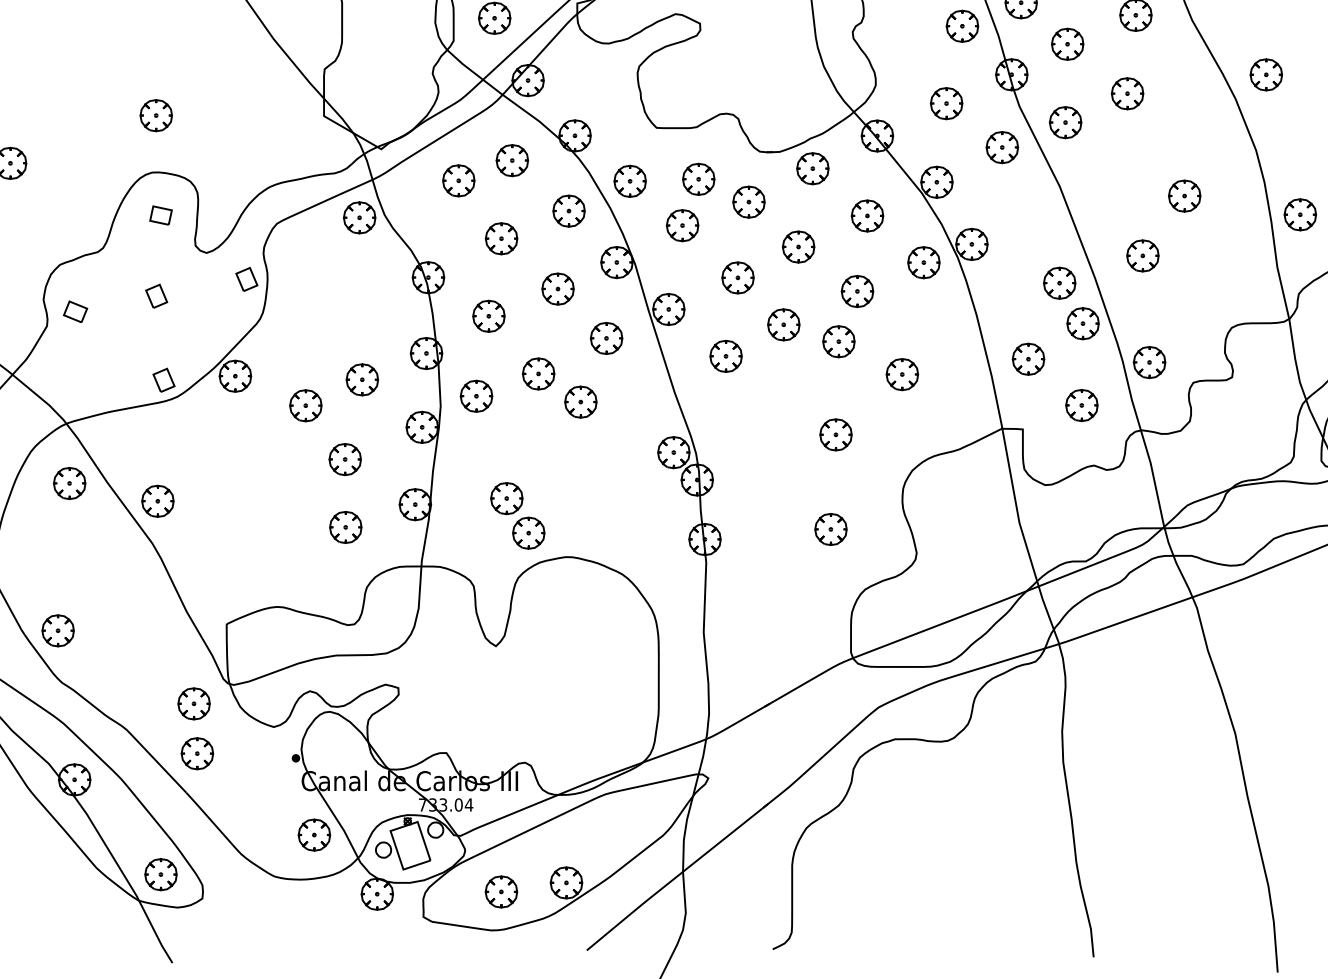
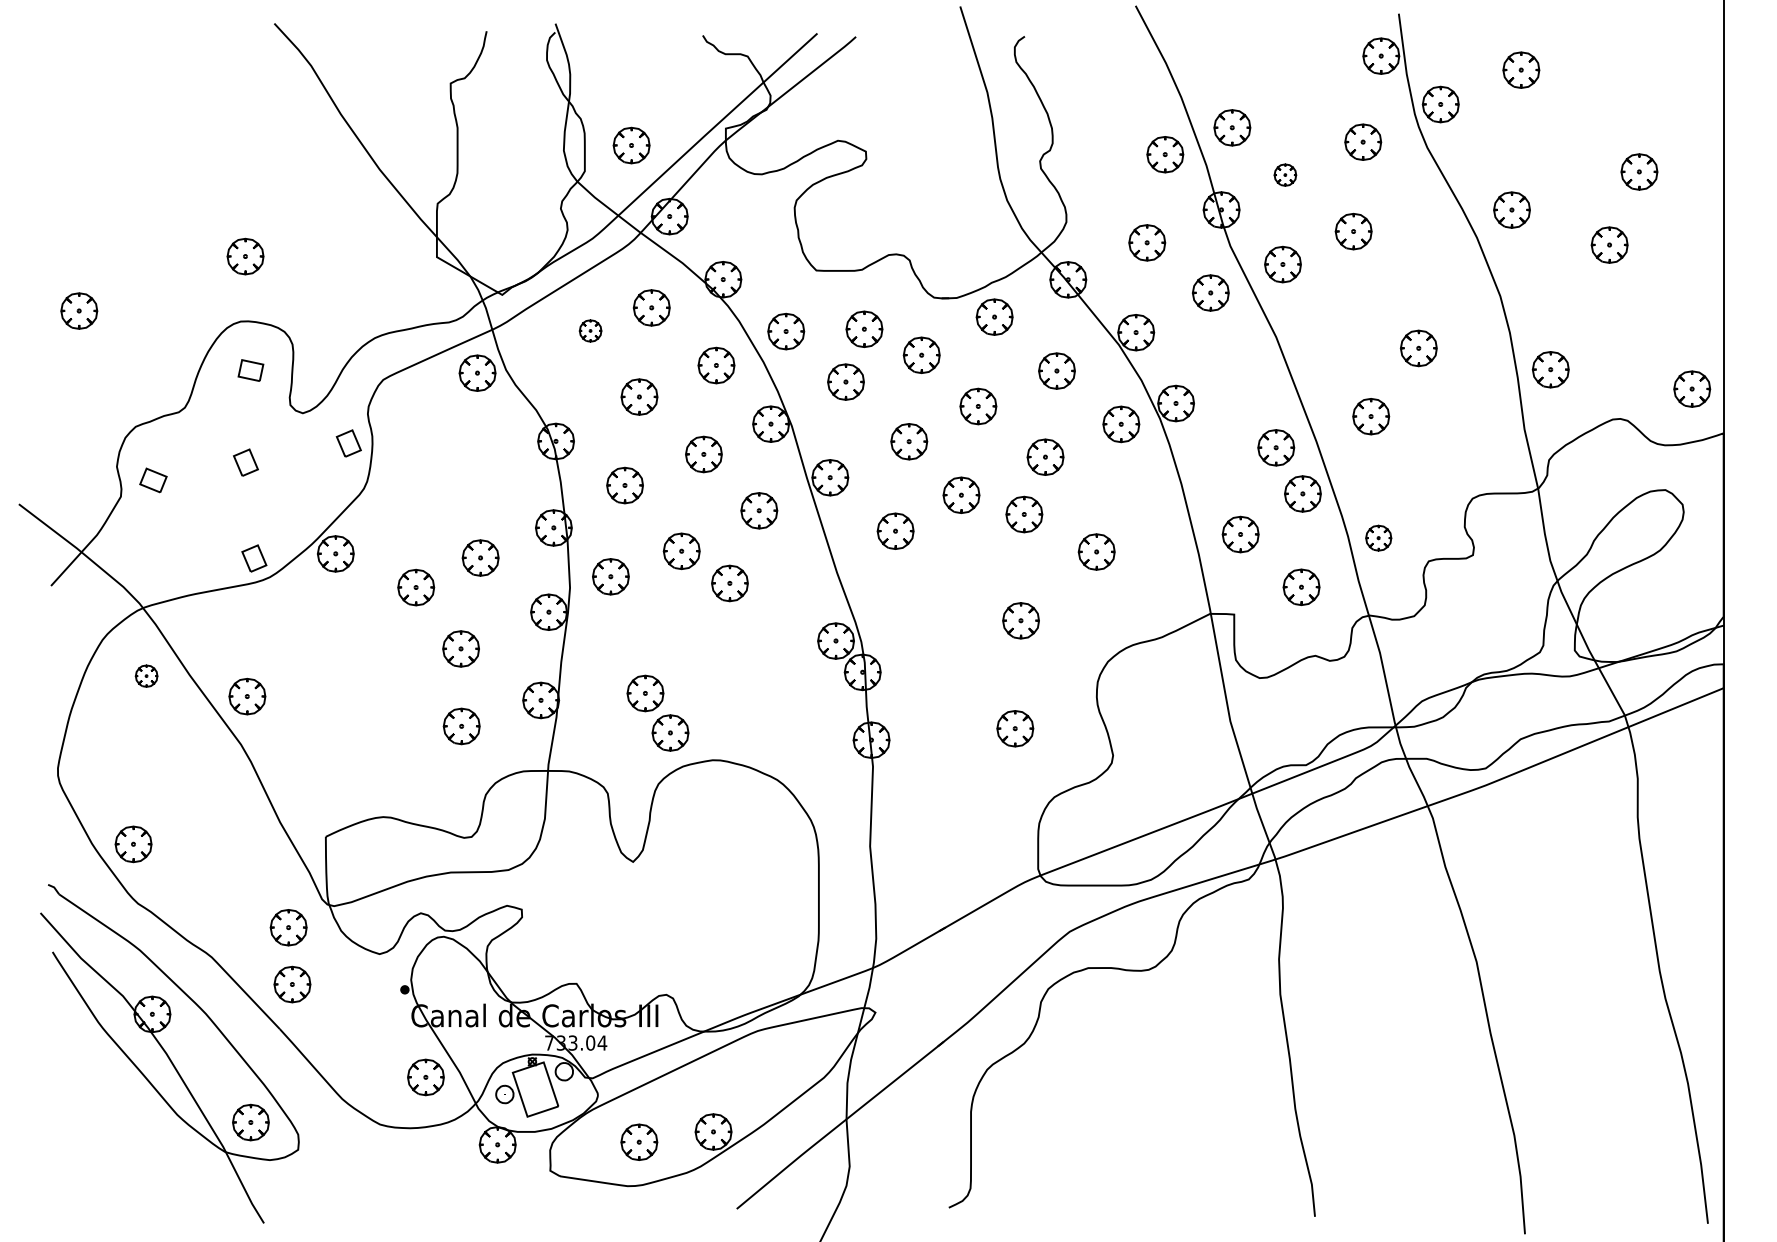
part: (1067, 43) -> (1285, 174), size x0.6
part: (458, 180) -> (590, 330), size x0.6
part: (1149, 361) -> (1378, 537), size x0.7
part: (69, 482) -> (146, 675), size x0.6

